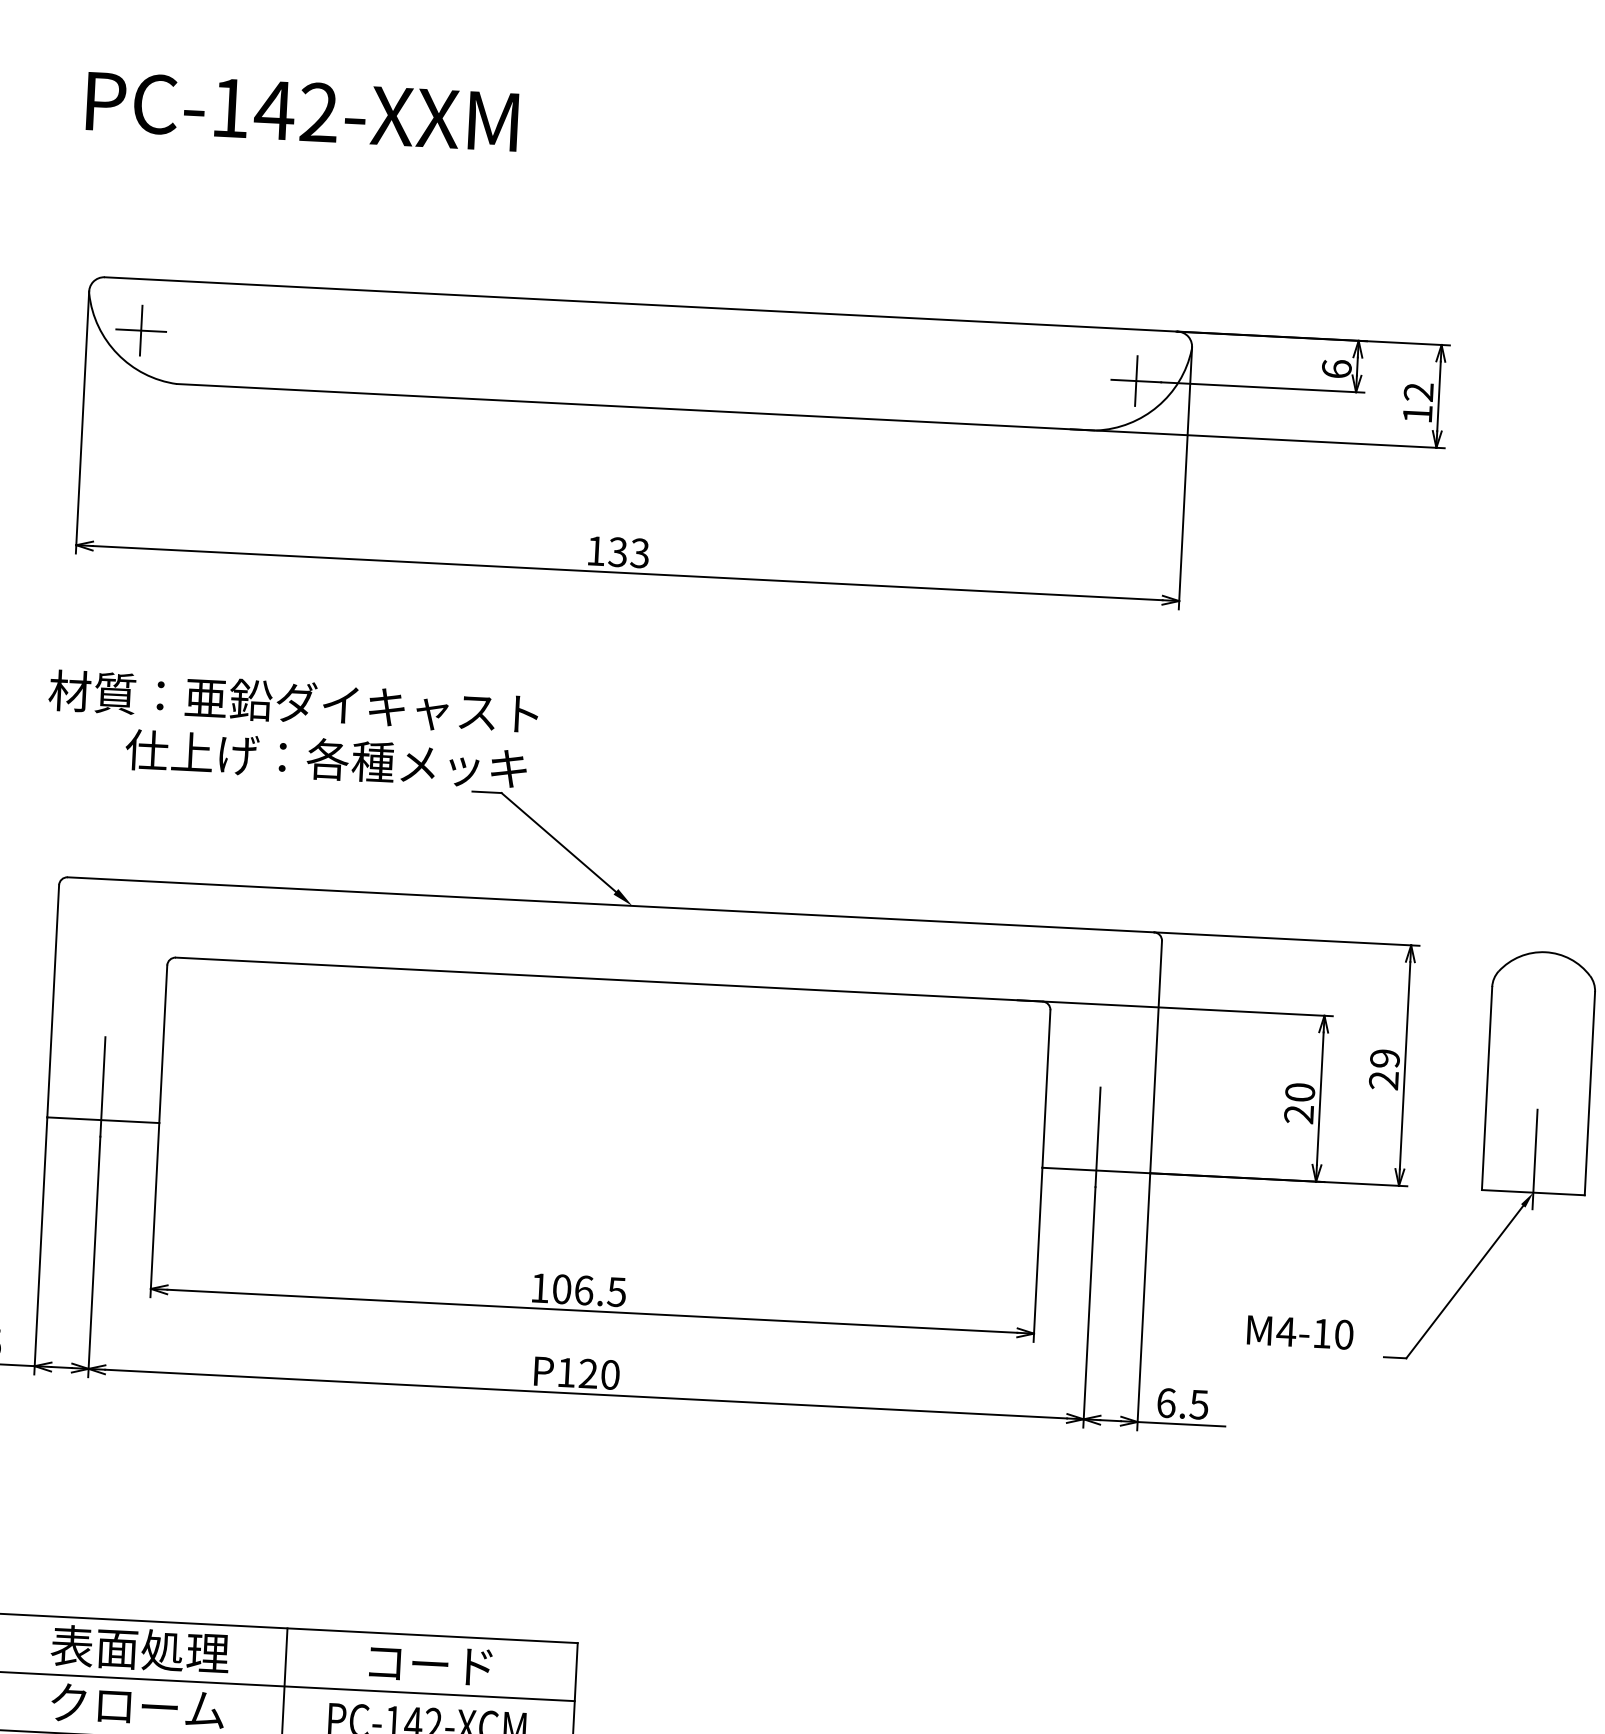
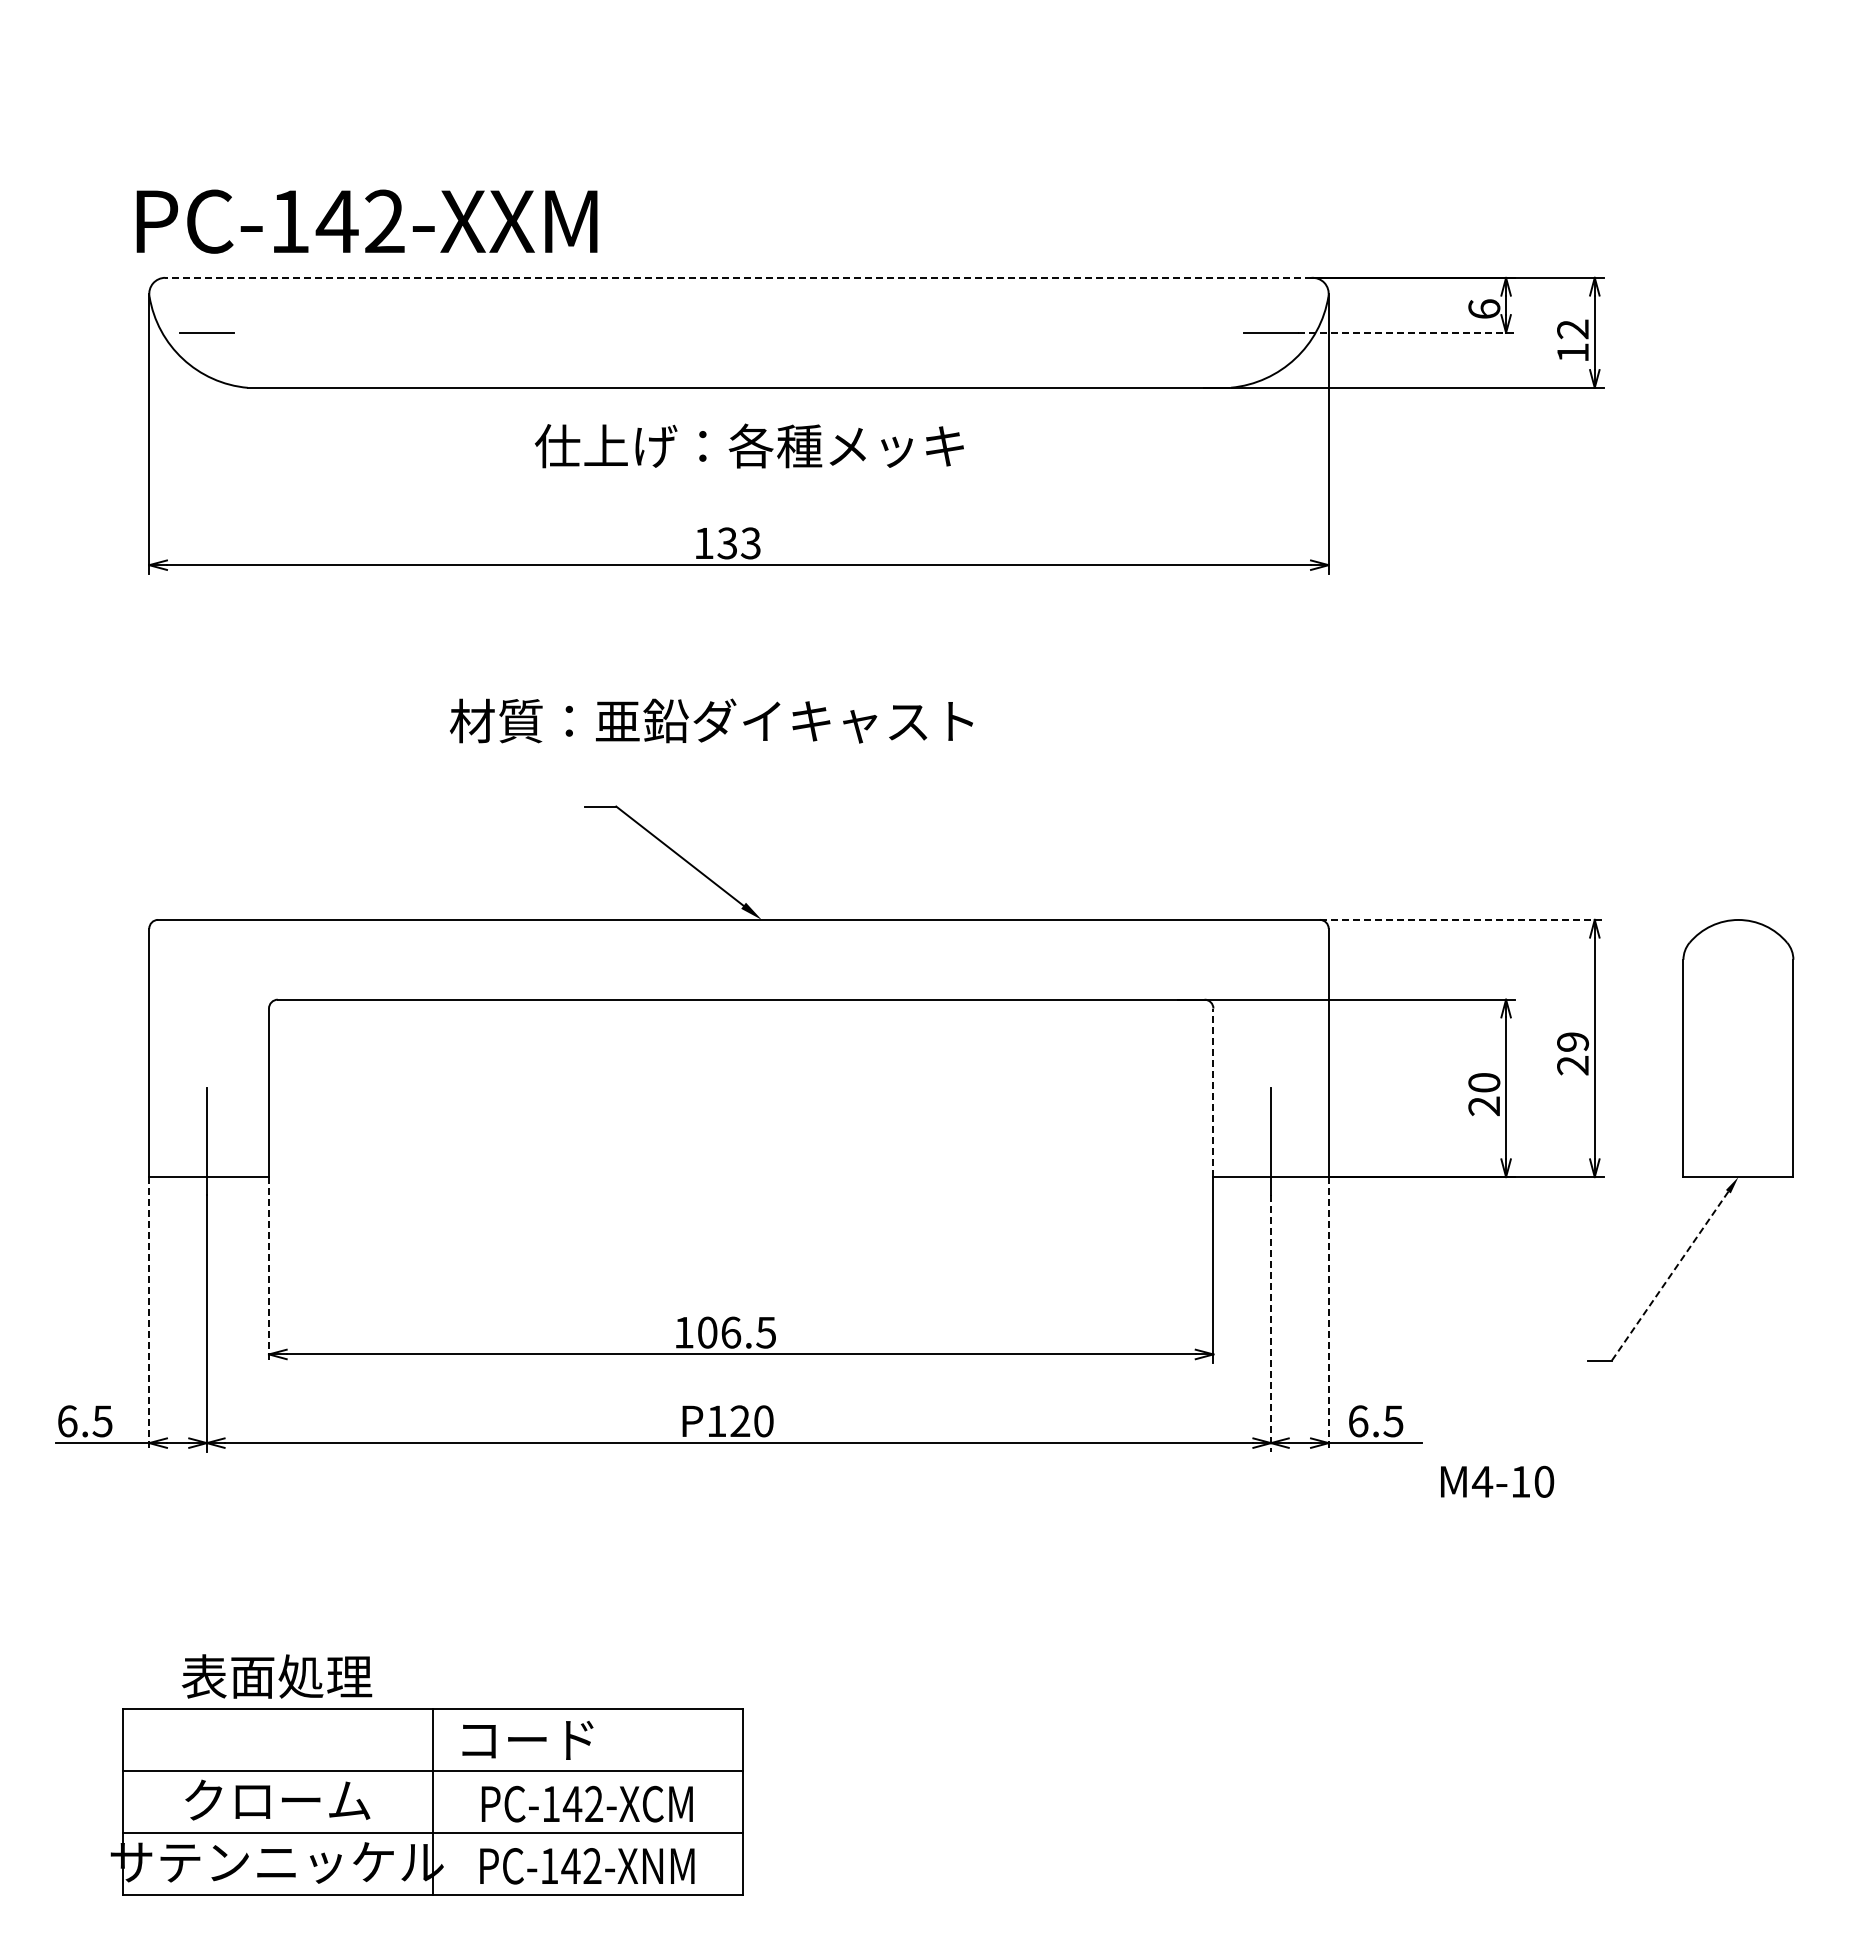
text: (301, 111) -> (366, 221), moved
line: (640, 304) -> (738, 277), solid -> dashed
line: (140, 330) -> (206, 332), removed
line: (1136, 380) -> (1271, 332), removed
line: (1262, 387) -> (1406, 332), solid -> dashed
text: (293, 701) -> (711, 720), moved
text: (325, 758) -> (748, 445), moved
line: (1286, 938) -> (1461, 919), solid -> dashed
line: (1046, 1088) -> (1213, 1092), solid -> dashed
line: (1535, 1159) -> (1738, 1141), removed
line: (154, 1210) -> (268, 1270), solid -> dashed
line: (40, 1246) -> (149, 1315), solid -> dashed
line: (1465, 1282) -> (1670, 1276), solid -> dashed
line: (1143, 1302) -> (1328, 1315), solid -> dashed
line: (1089, 1307) -> (1271, 1323), solid -> dashed
text: (1300, 1332) -> (1497, 1481), moved
text: (139, 1649) -> (276, 1676), moved
text: (430, 1665) -> (527, 1740), moved

